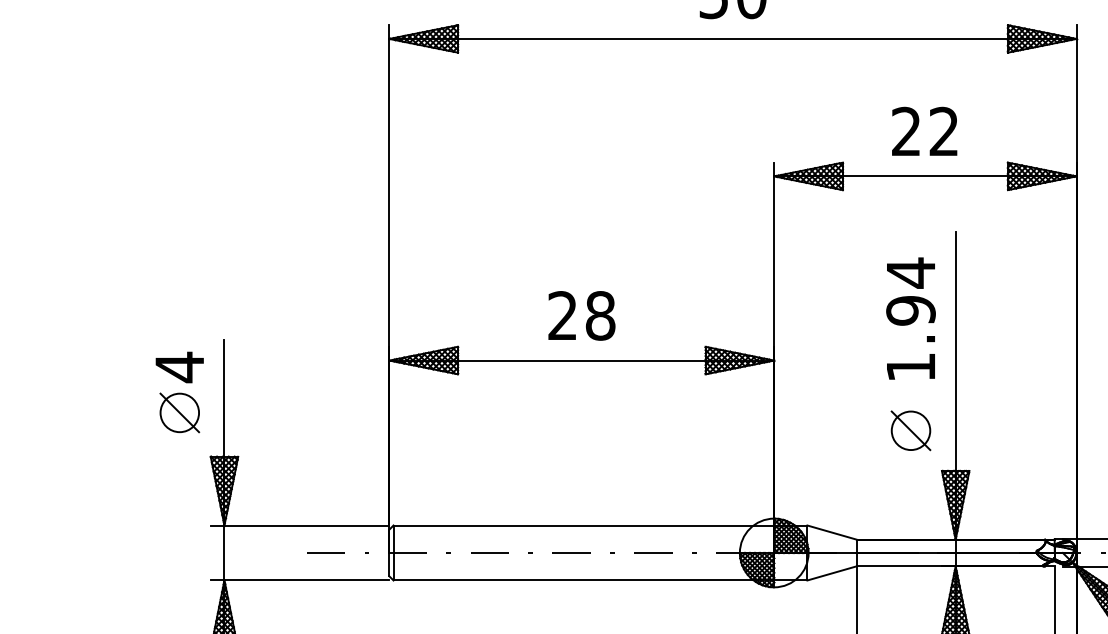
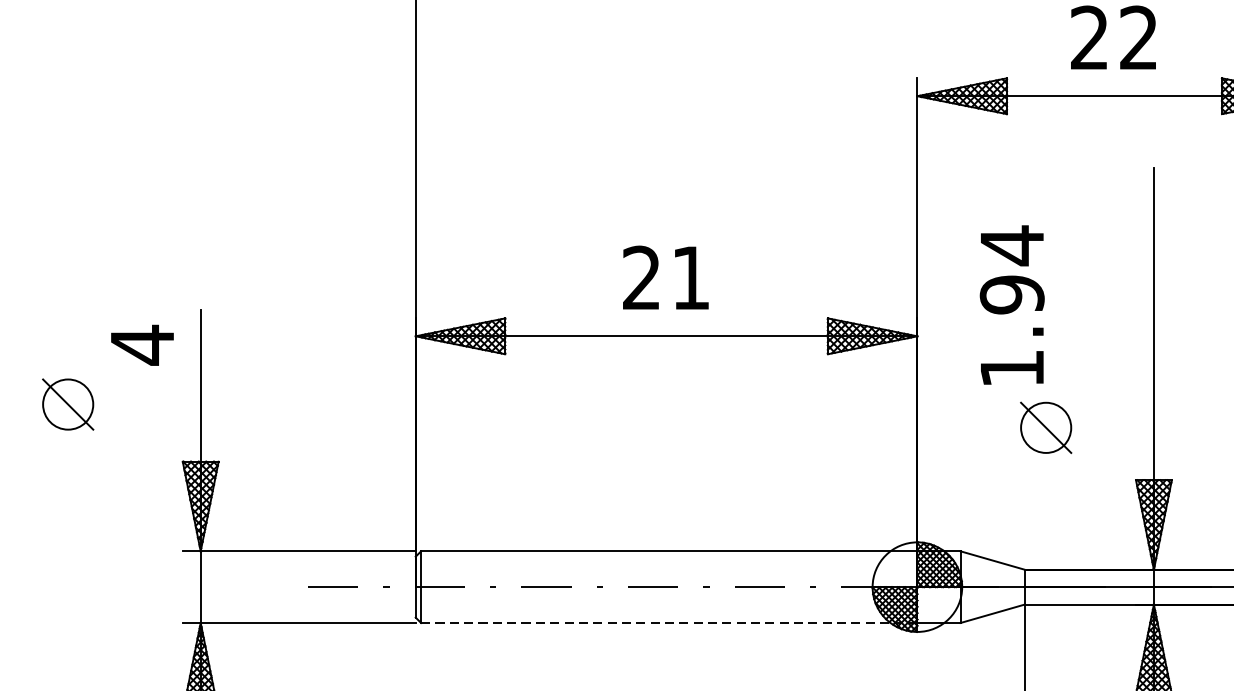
text: (600, 315) -> (690, 277), 28 -> 21
text: (910, 318) -> (1011, 304), moved
part: (179, 412) -> (67, 404), moved
part: (910, 430) -> (1045, 427), moved
line: (584, 580) -> (670, 623), solid -> dashed

